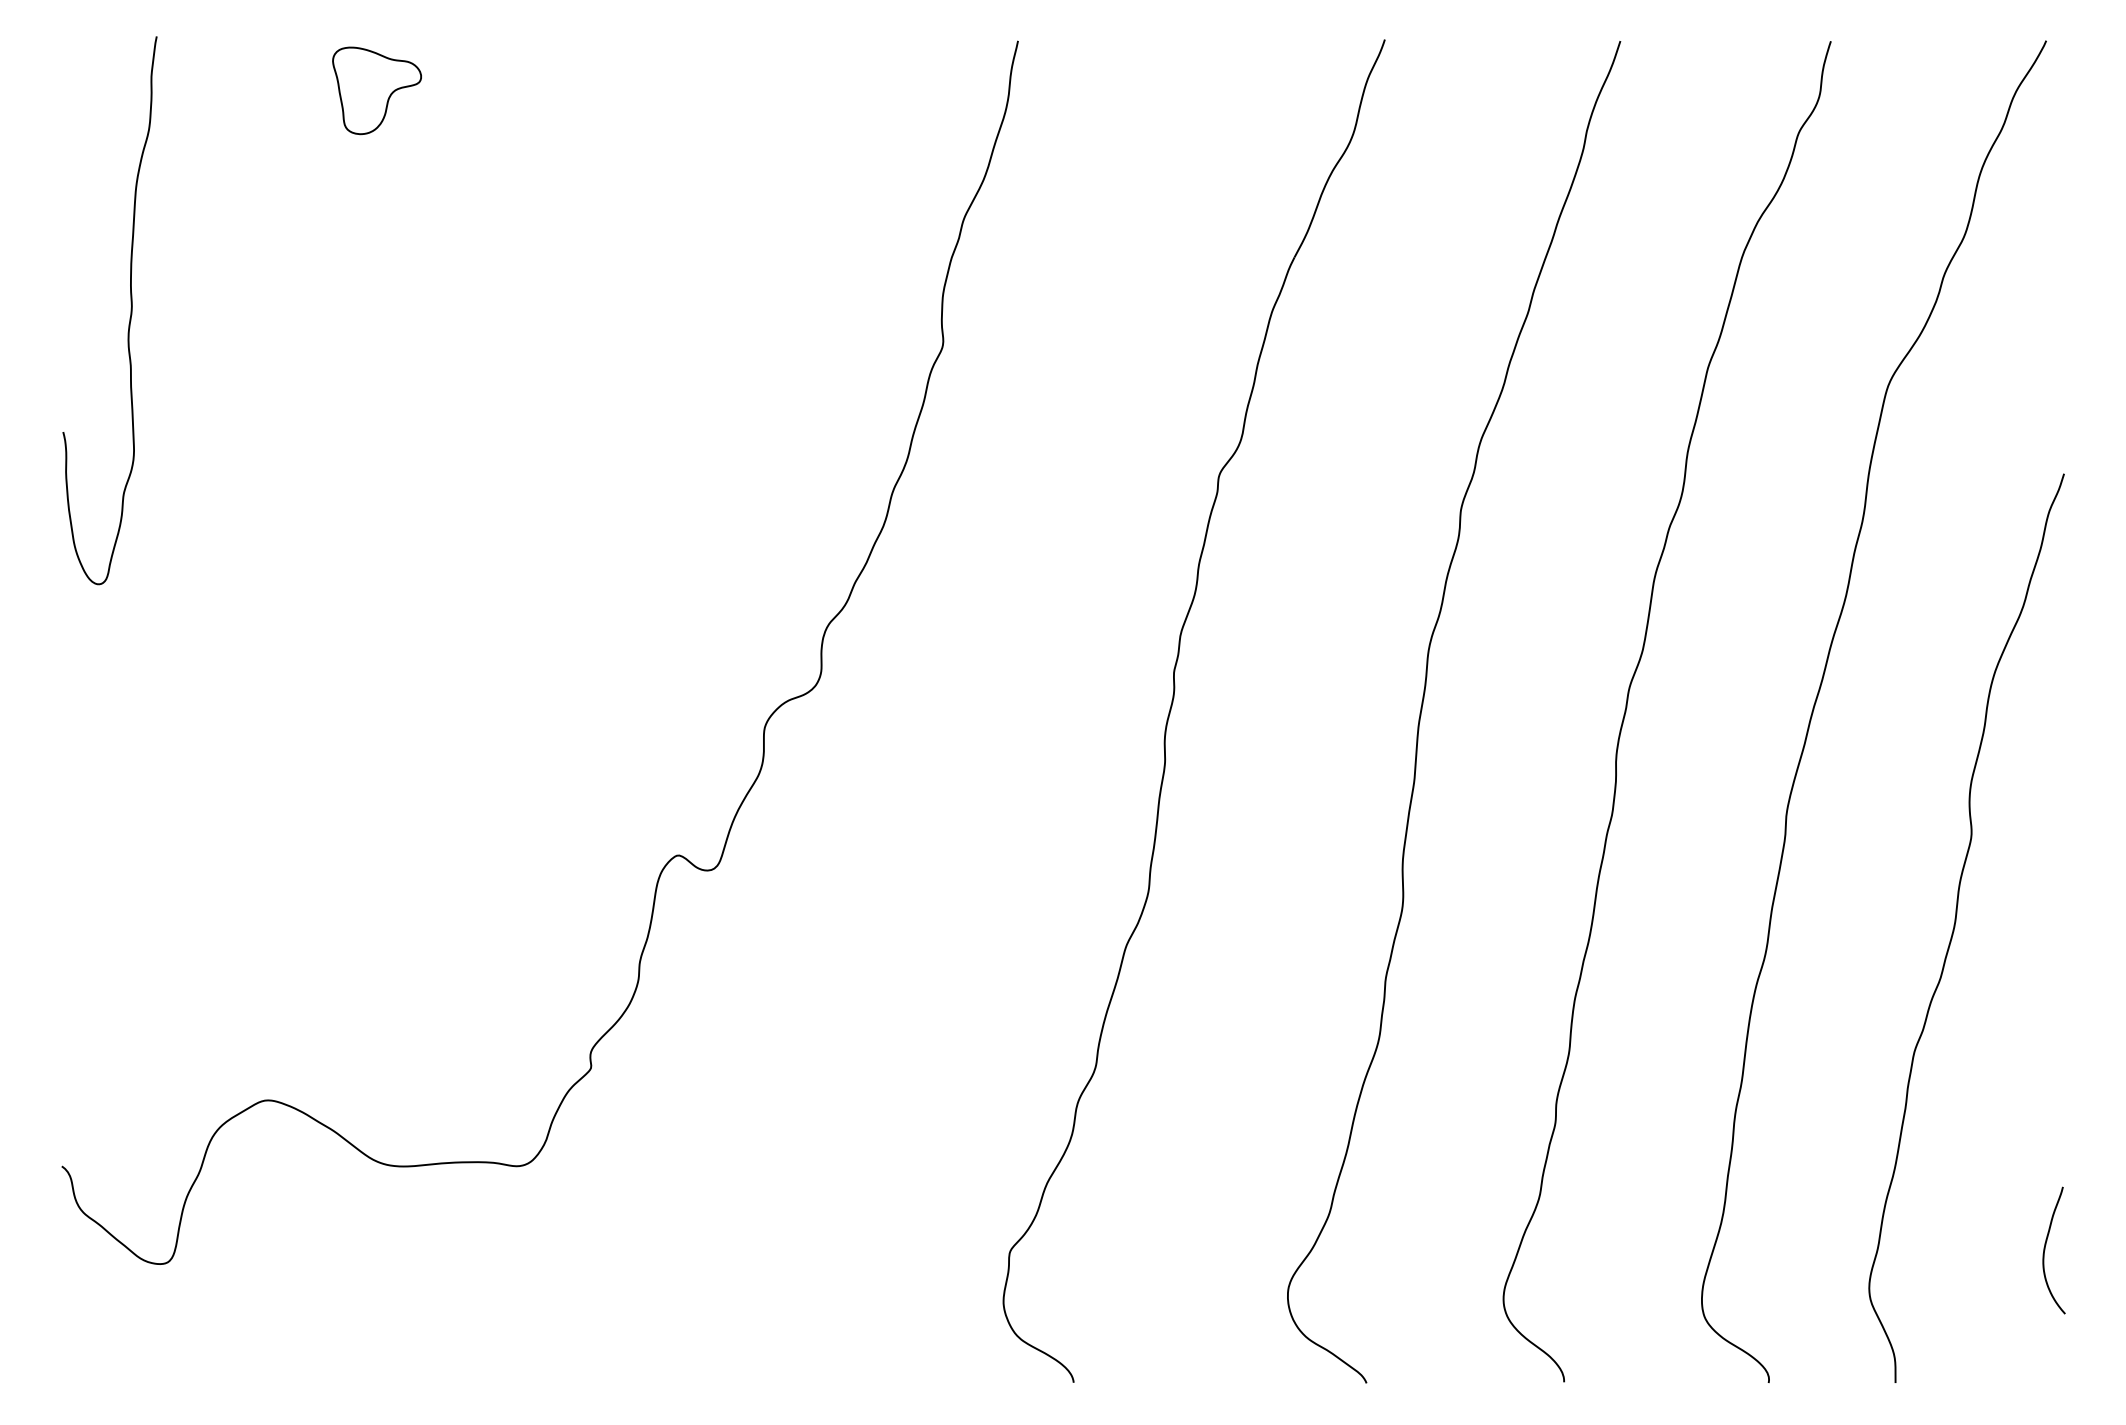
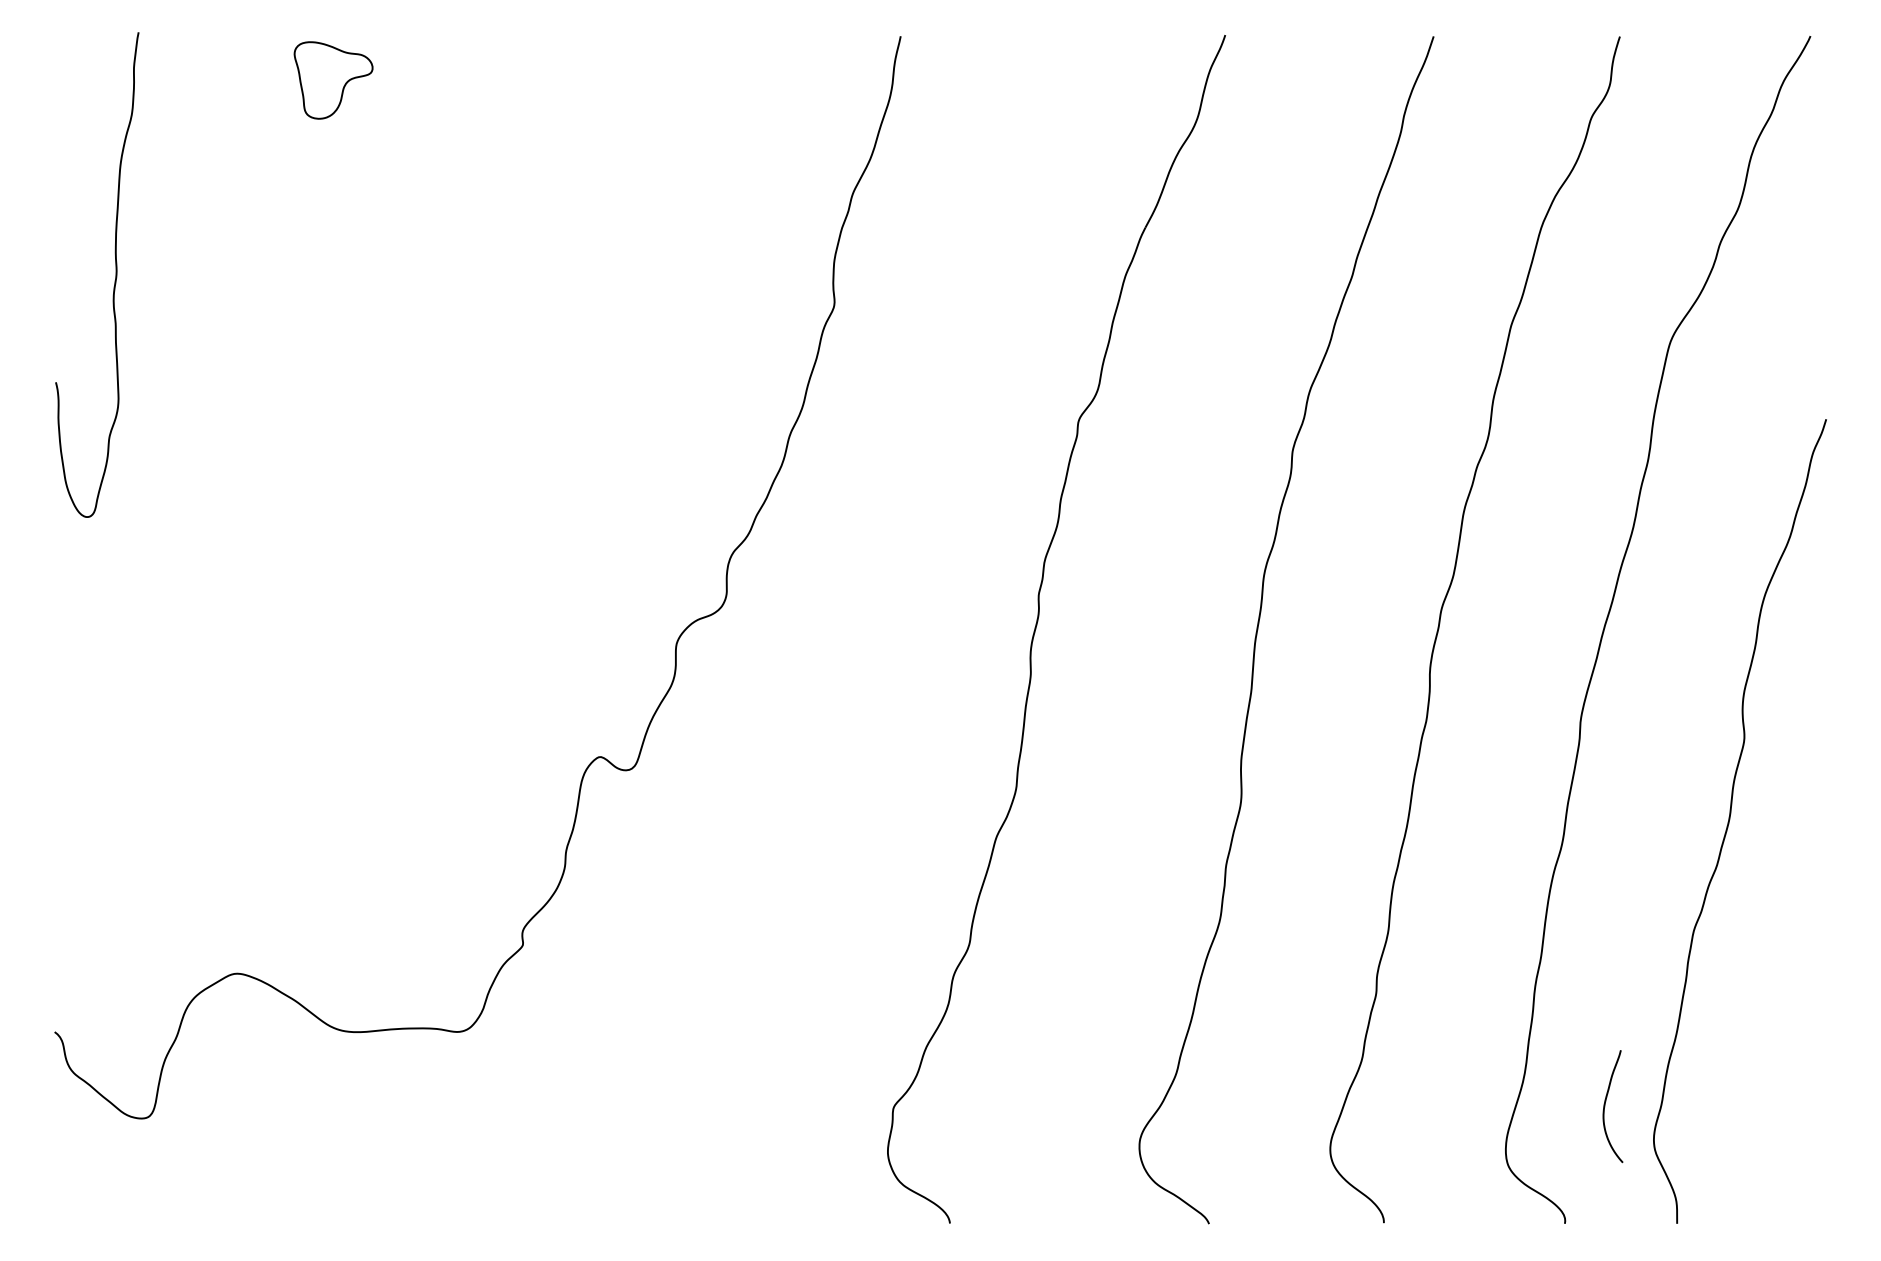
curve: (2045, 1250) -> (1605, 1106), moved

